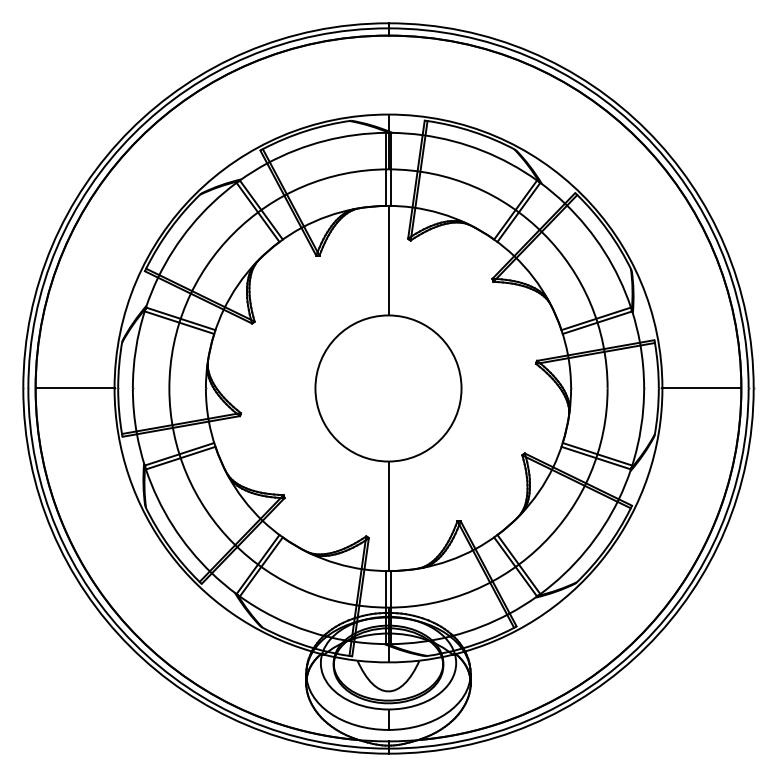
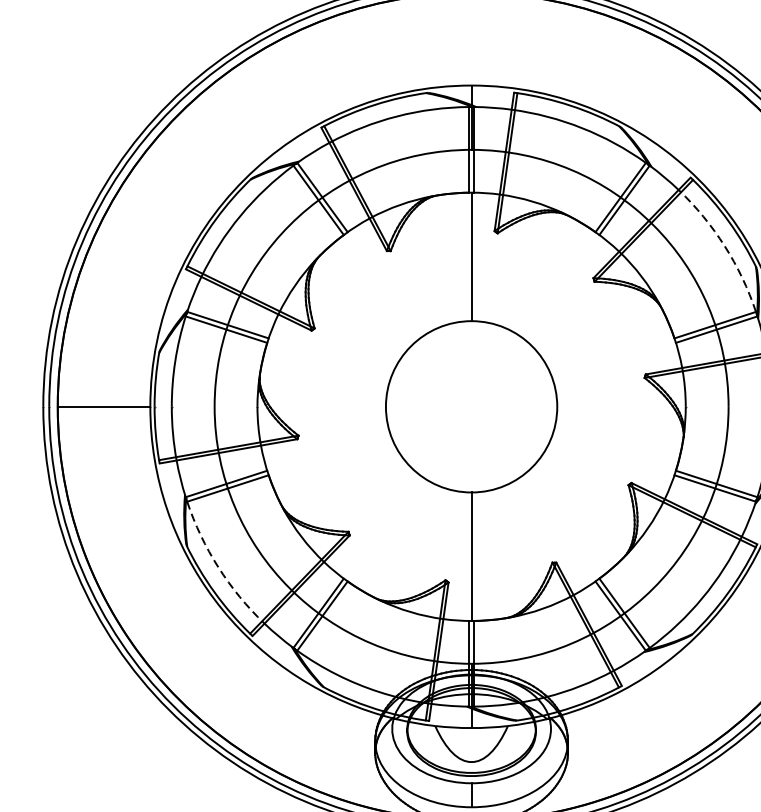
arc: (604, 251) -> (724, 246), solid -> dashed
arc: (172, 525) -> (218, 567), solid -> dashed

